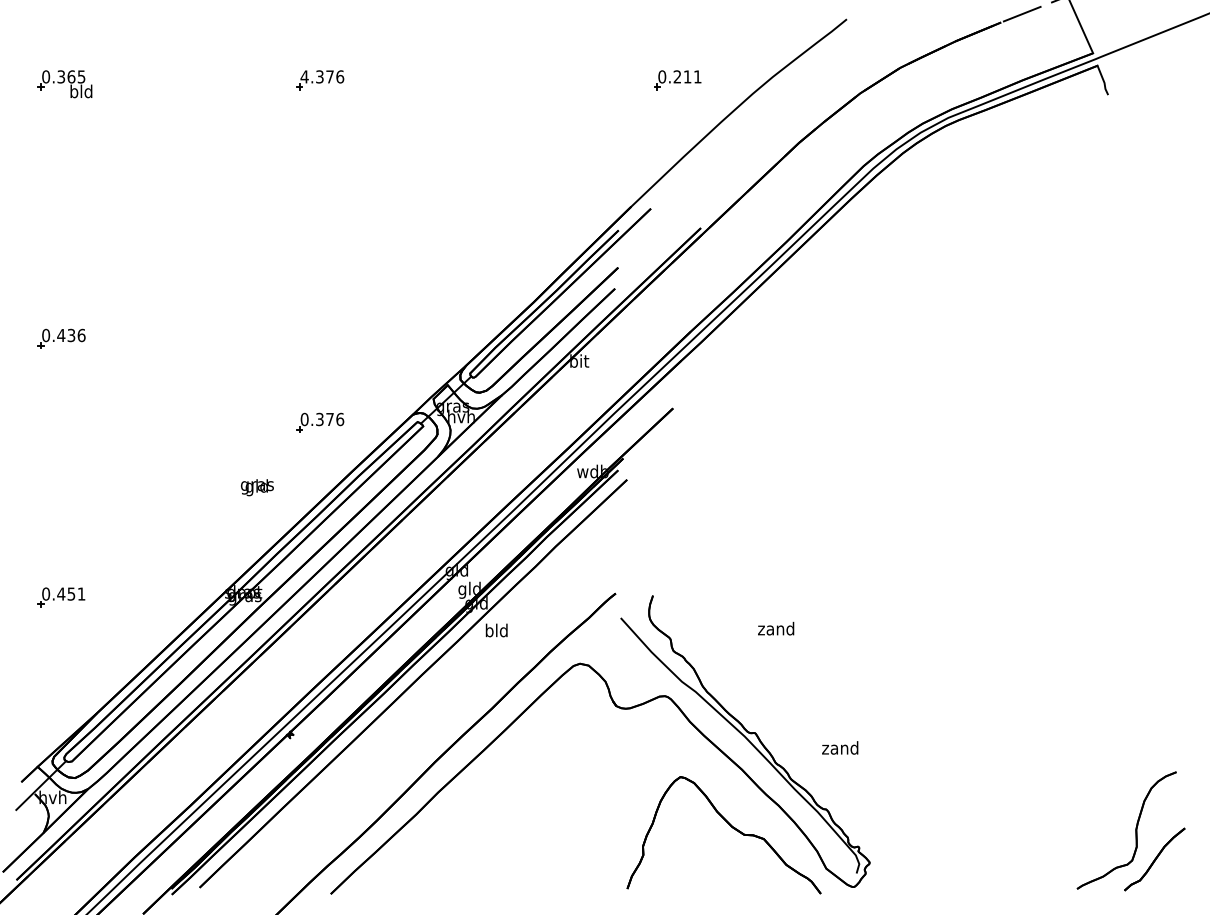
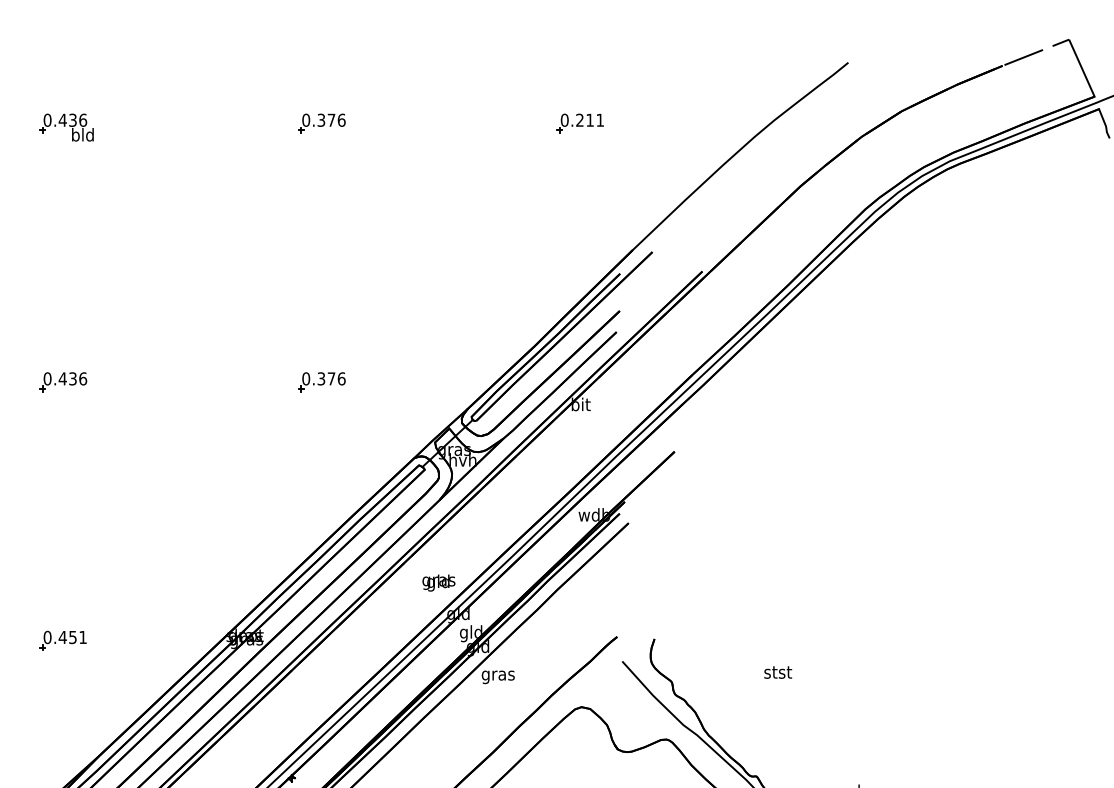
text: (71, 76) -> (73, 119), 0.365 -> 0.436
text: (304, 76) -> (306, 119), 4.376 -> 0.376
part: (677, 80) -> (580, 123), moved
part: (320, 422) -> (322, 381), moved
text: (257, 487) -> (439, 582), moved
text: (776, 628) -> (778, 671), zand -> stst
text: (496, 631) -> (498, 674), bld -> gras

